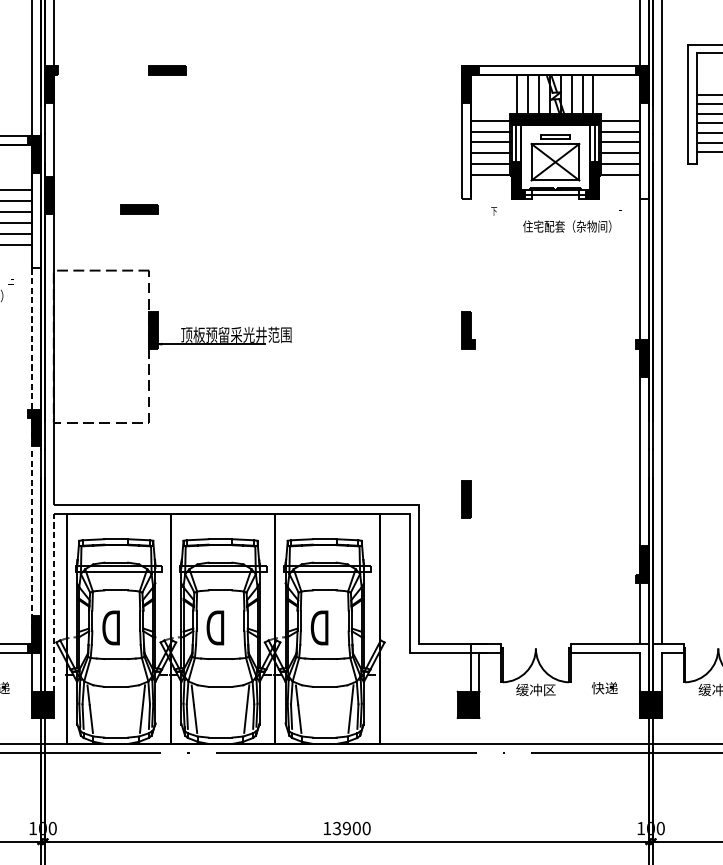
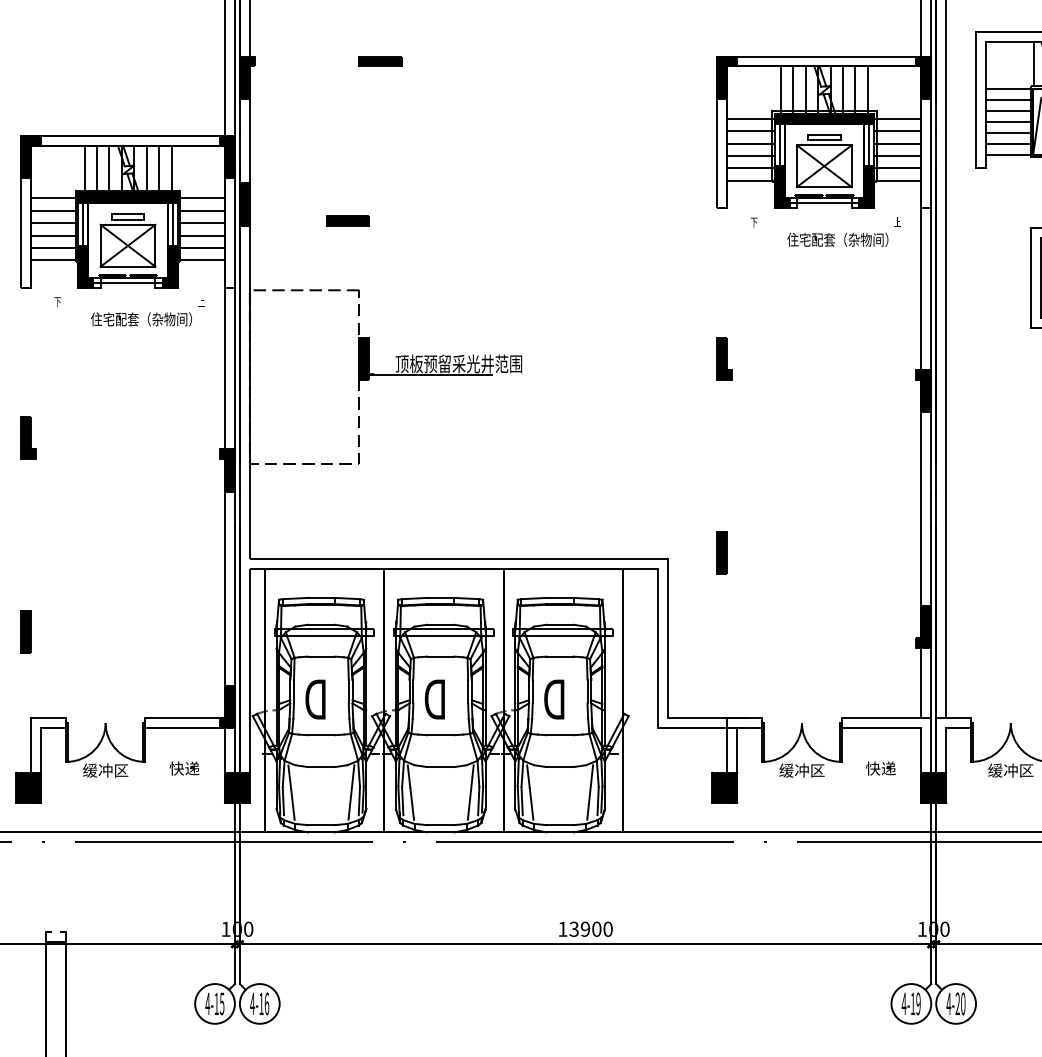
line: (32, 451) -> (225, 497), dashed -> solid
line: (53, 602) -> (249, 670), dashed -> solid

